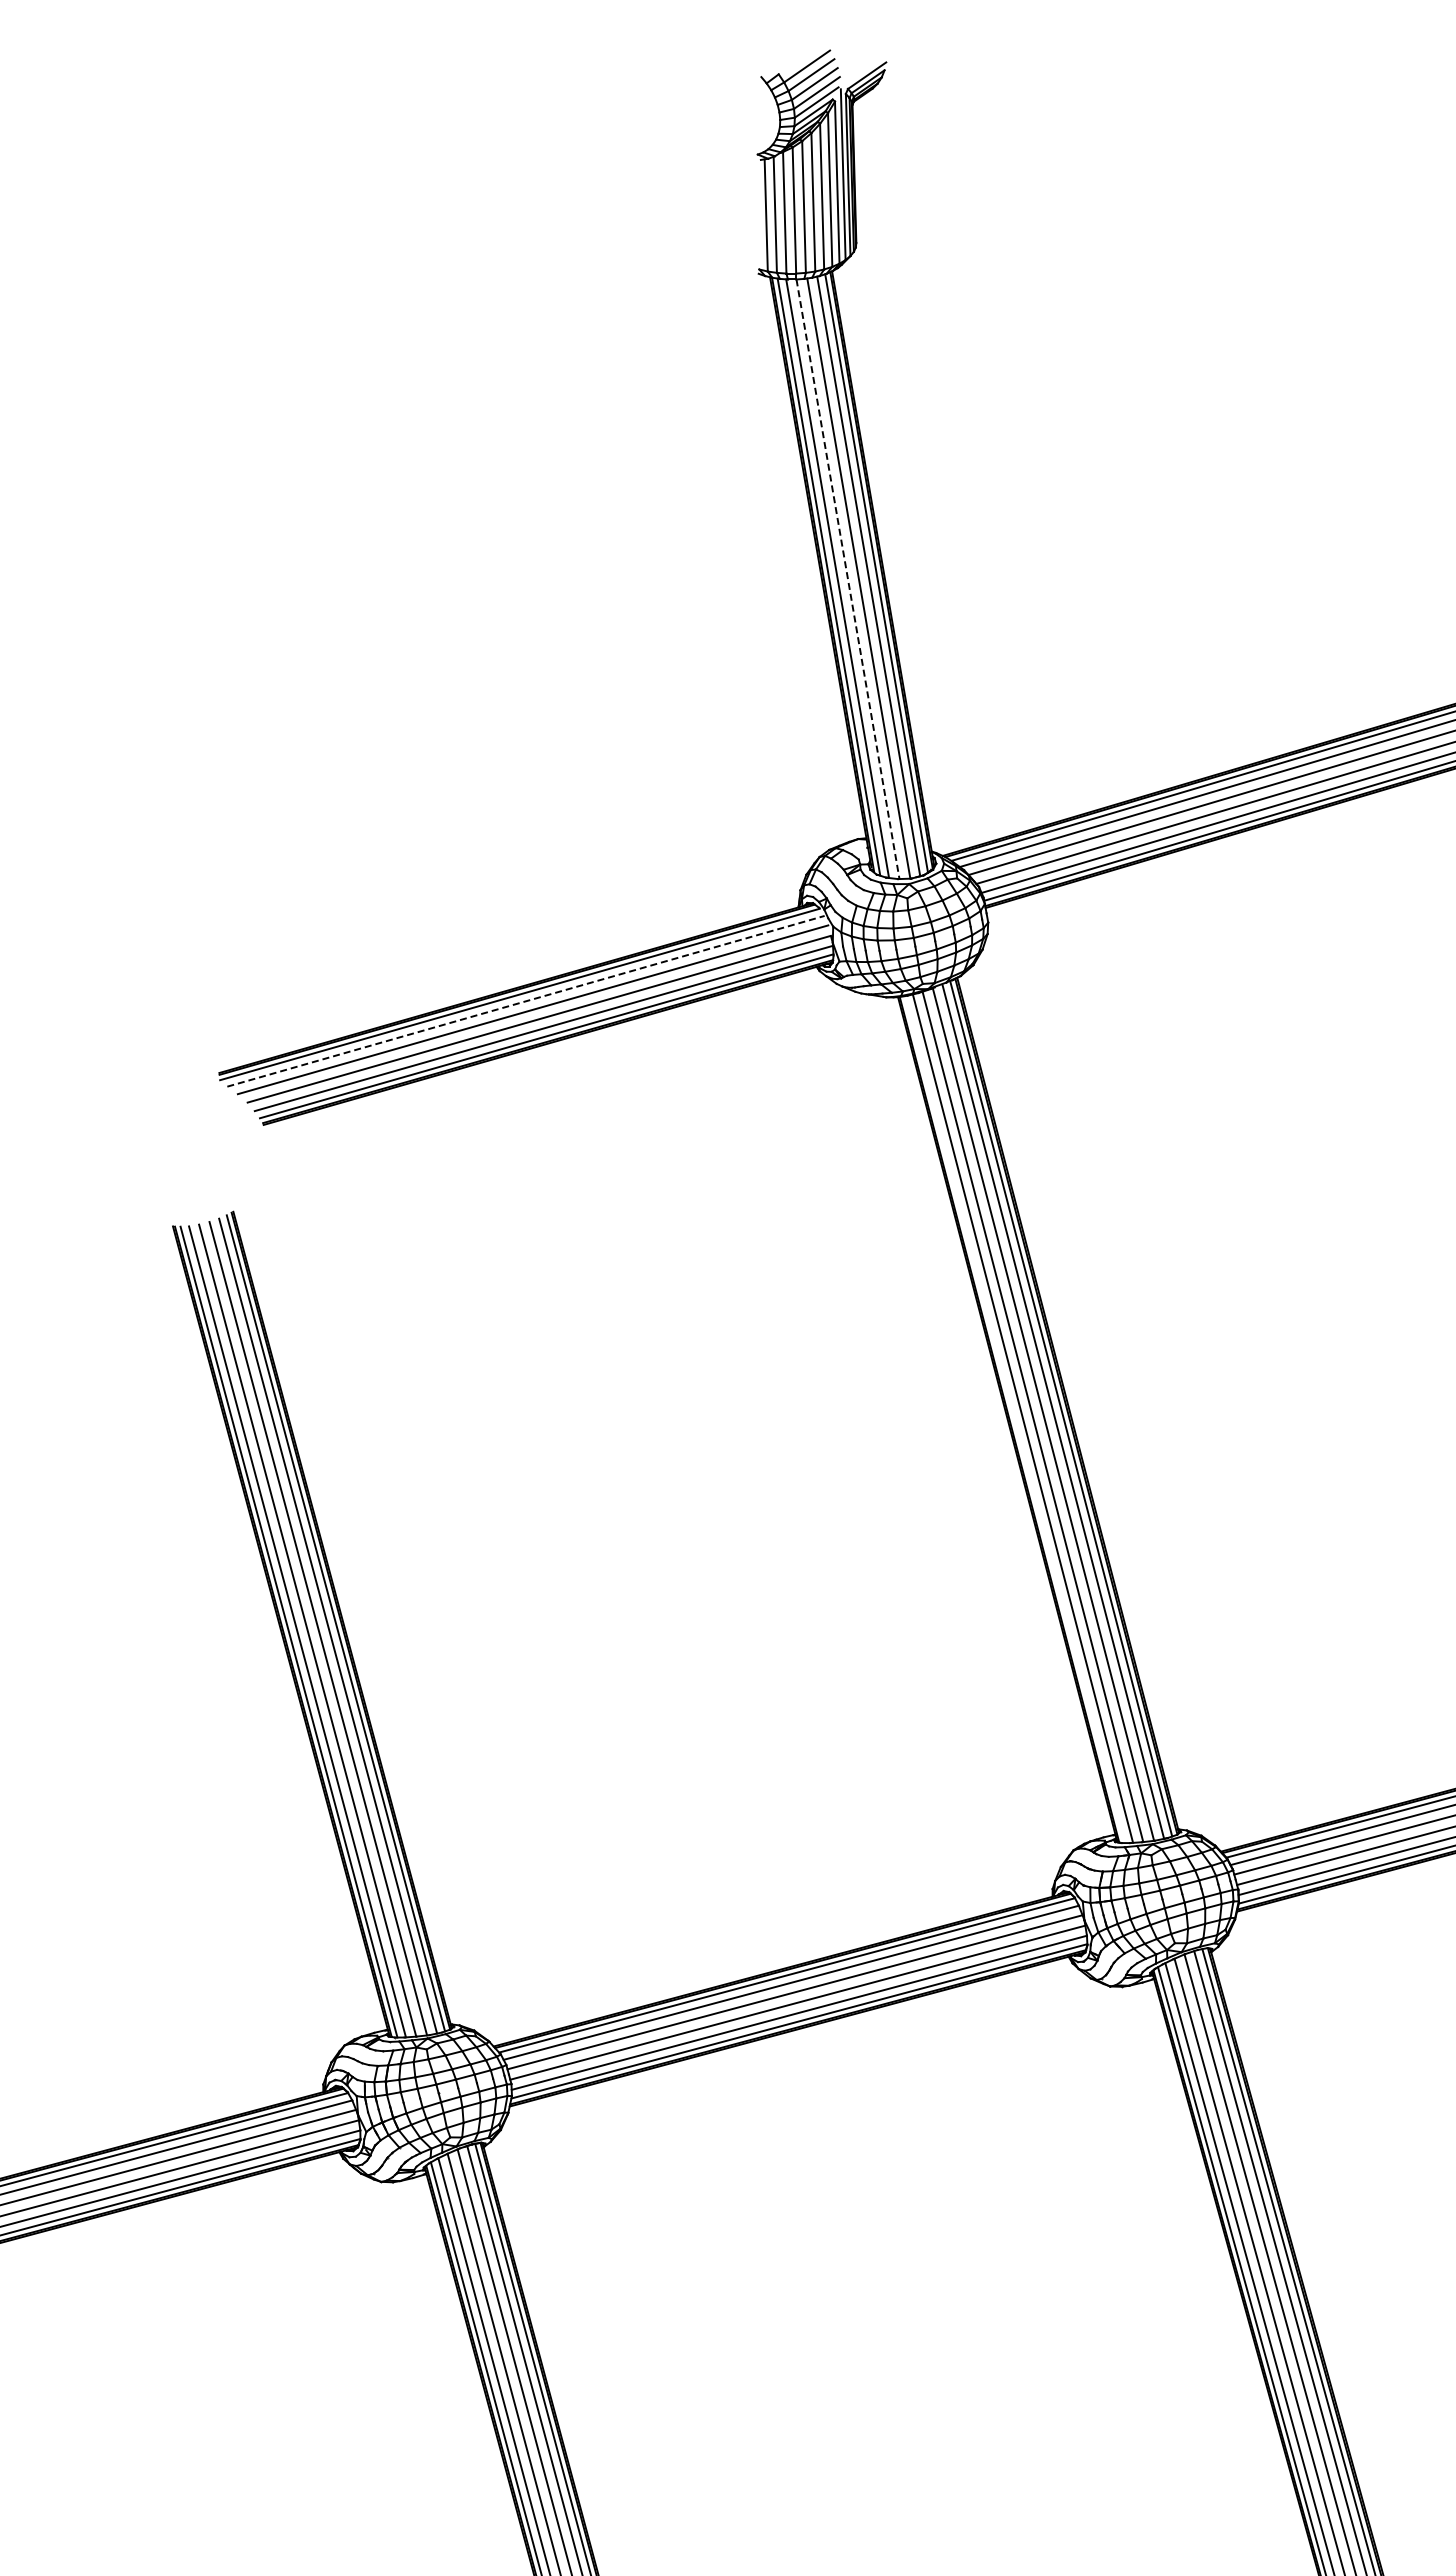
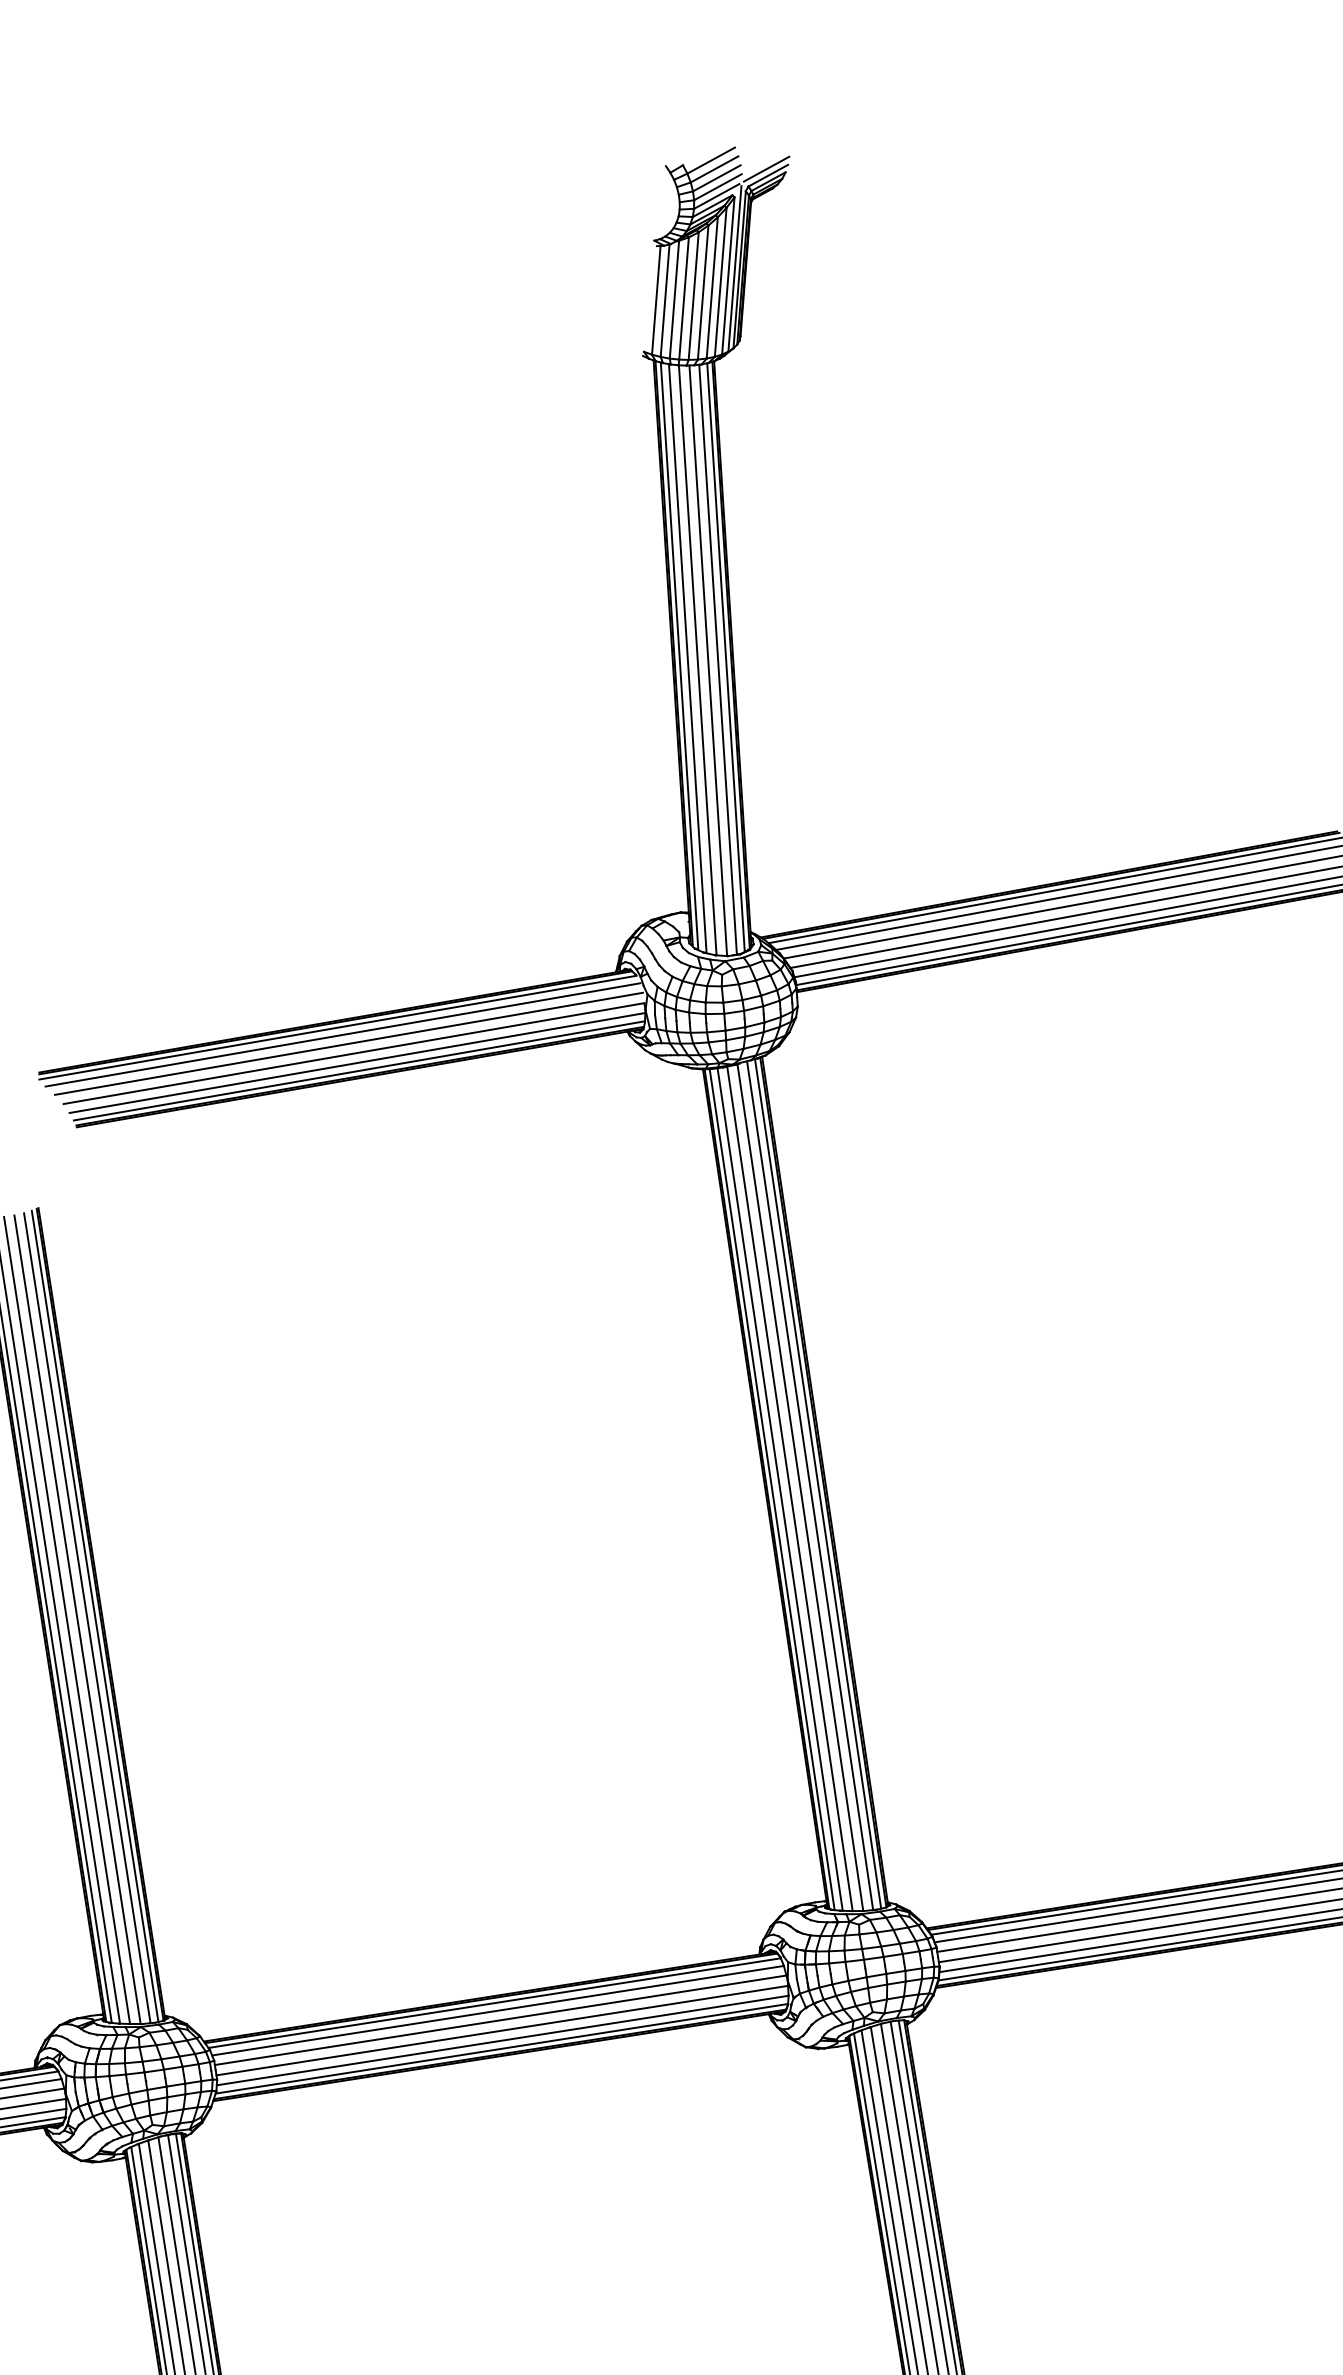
line: (864, 68) -> (766, 168), added
line: (848, 579) -> (698, 660), dashed -> solid
line: (525, 1001) -> (342, 1035), dashed -> solid
line: (1014, 1419) -> (771, 1489), added

